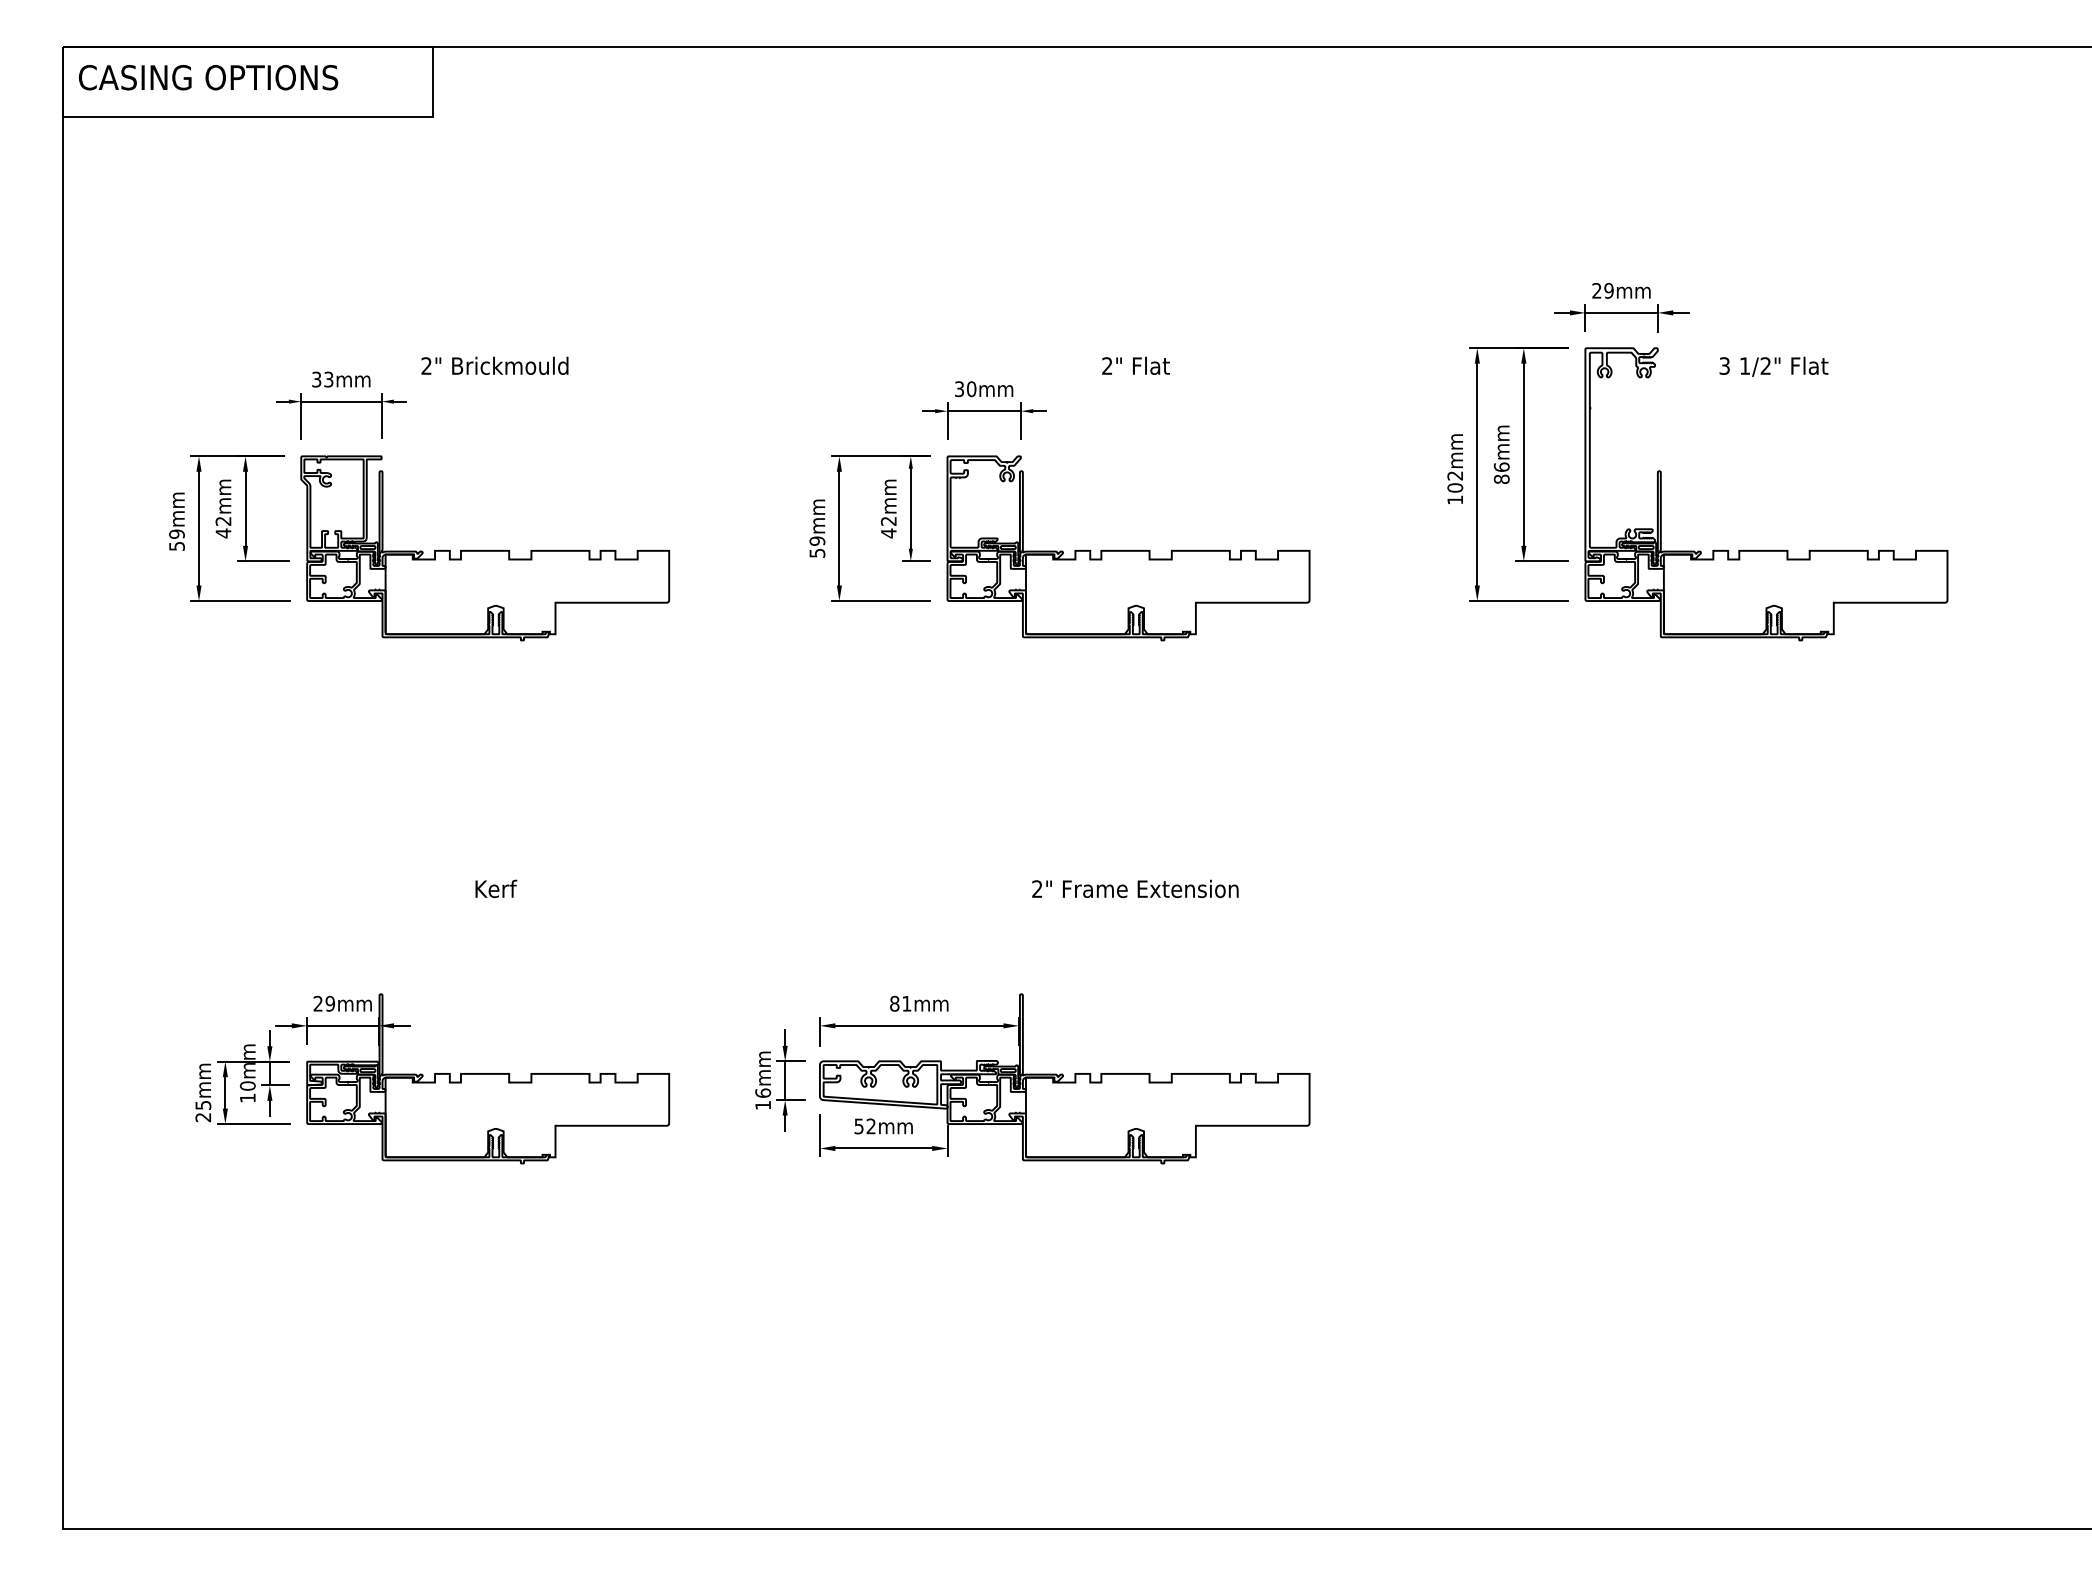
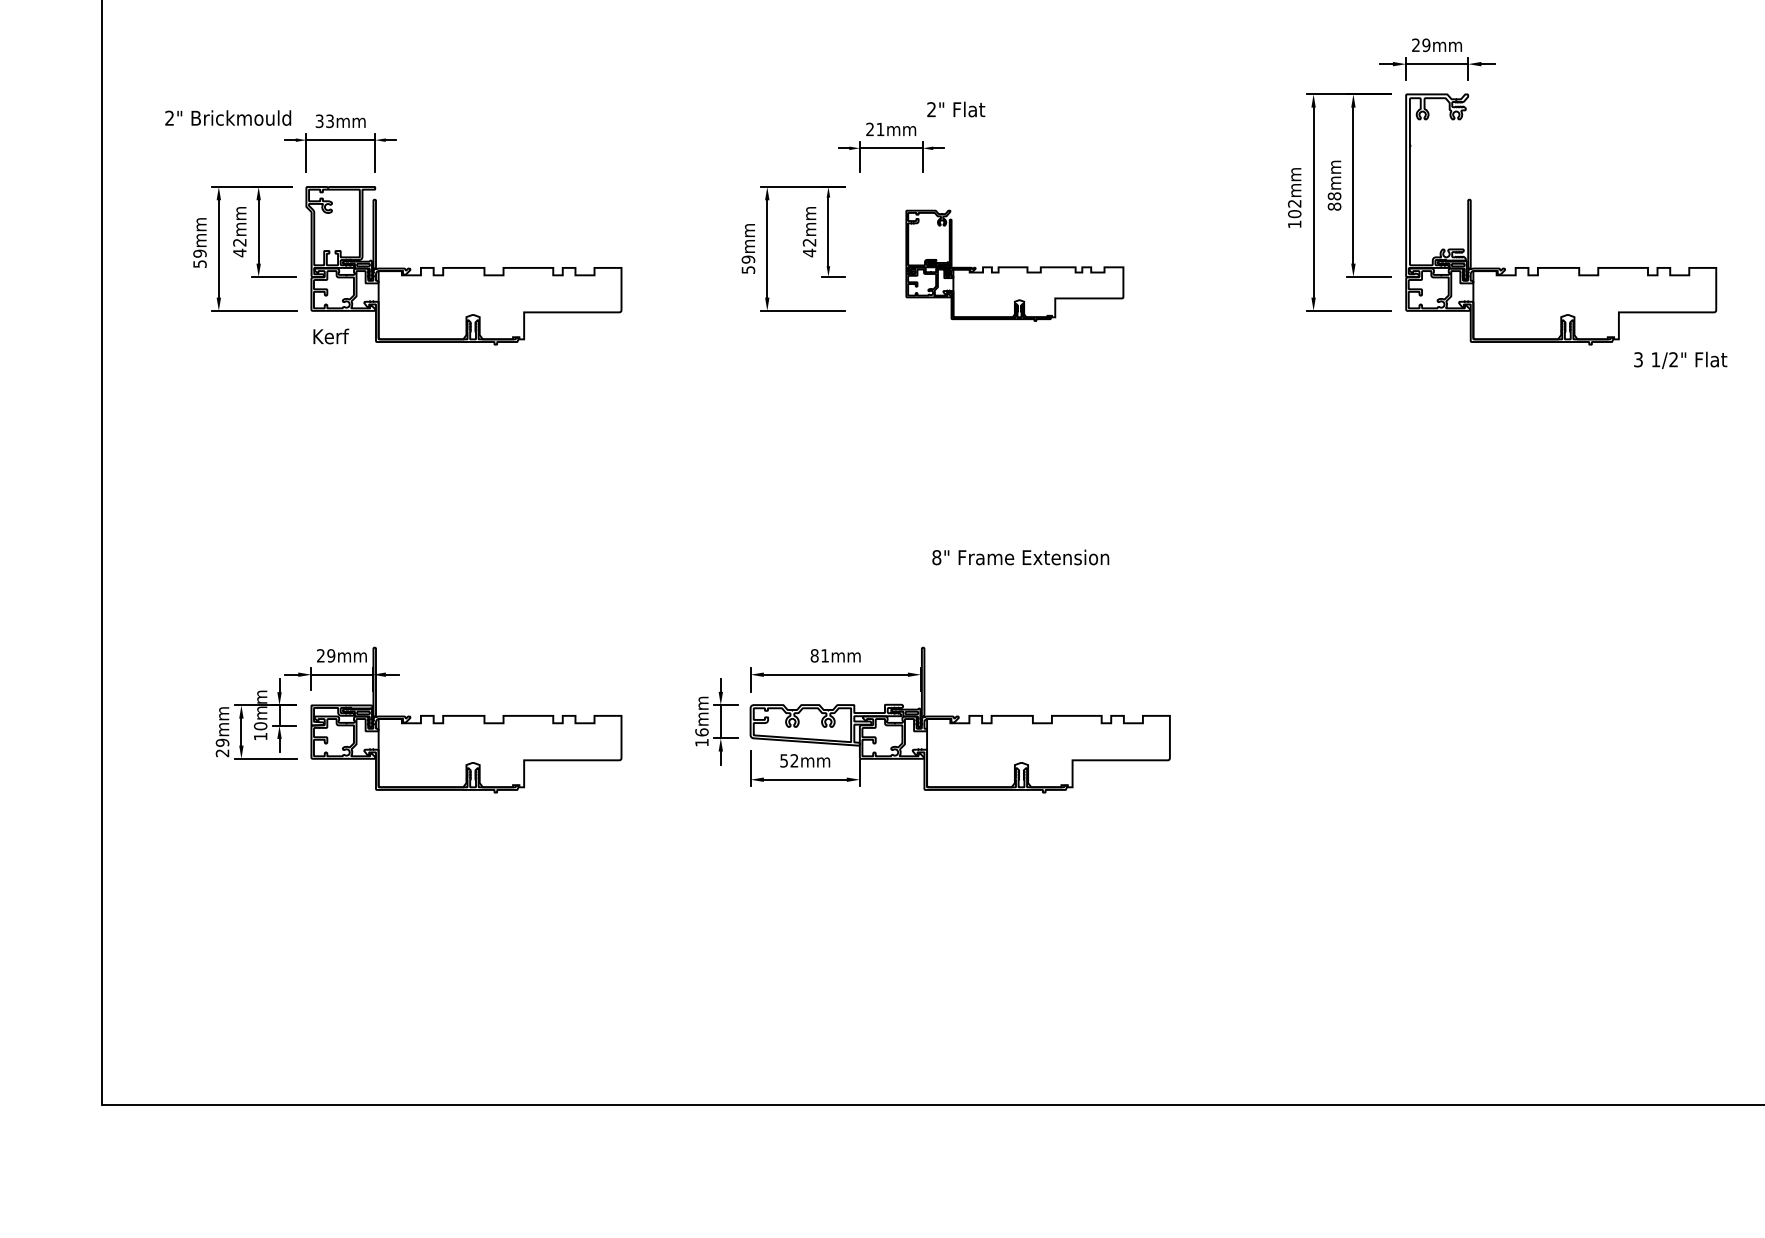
text: (494, 365) -> (227, 117), moved
text: (1135, 365) -> (955, 109), moved
text: (1773, 366) -> (1680, 360), moved
text: (965, 389) -> (875, 129), 30mm -> 21mm
text: (1501, 466) -> (1334, 195), 86mm -> 88mm
part: (1128, 548) -> (1014, 265), size x0.7
text: (496, 888) -> (331, 336), moved
text: (1037, 889) -> (936, 557), 2" -> 8"
text: (202, 1105) -> (221, 742), 25mm -> 29mm

